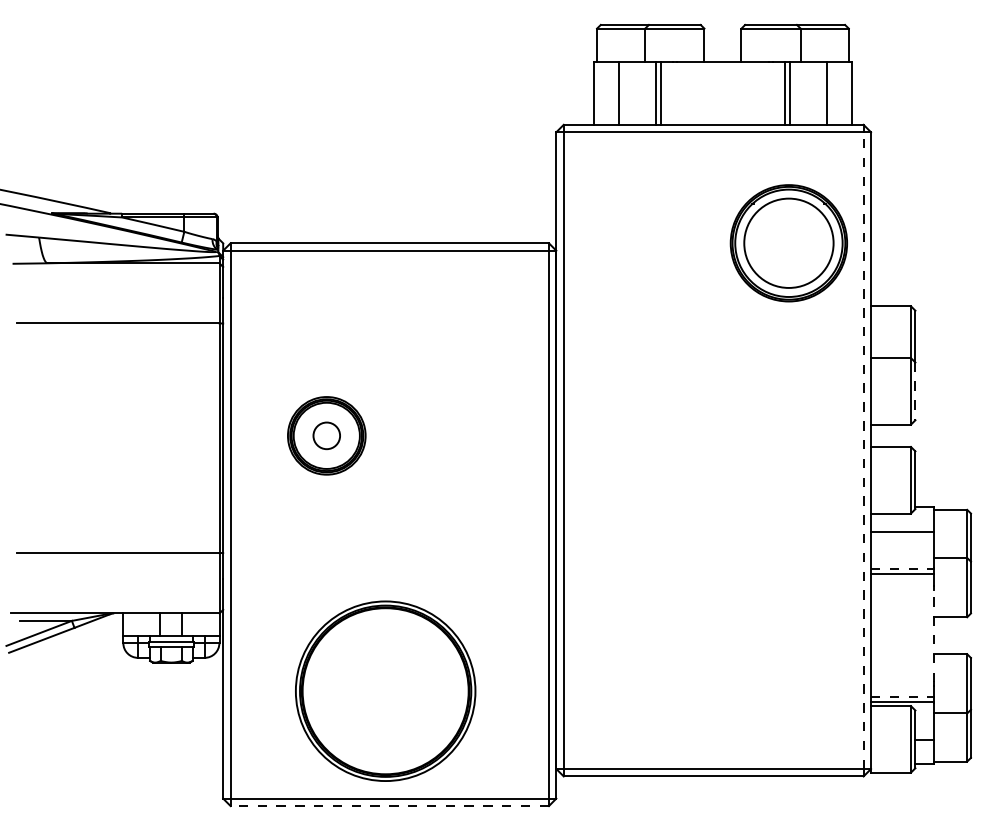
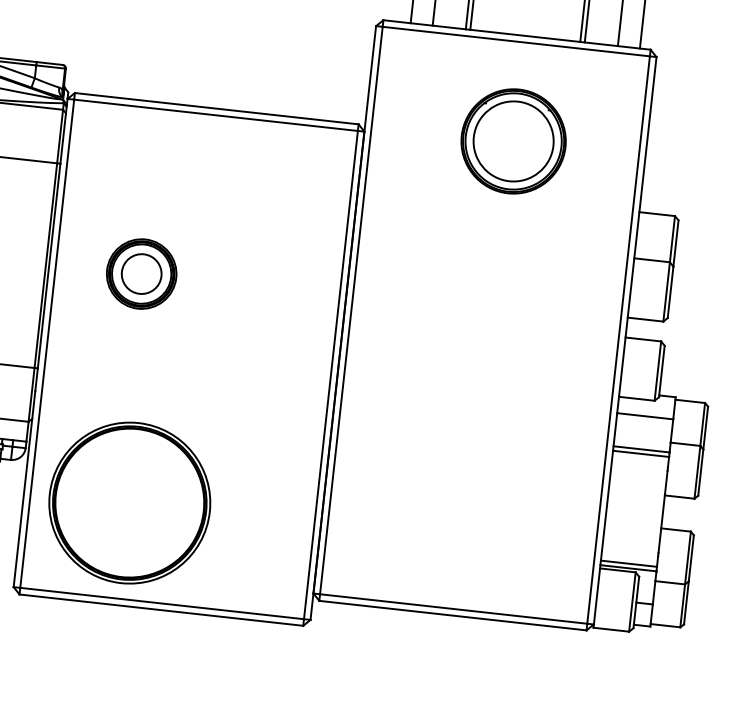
part: (788, 243) -> (513, 141), moved
line: (915, 391) -> (670, 292), dashed -> solid
circle: (326, 435) -> (141, 273), size x1.67
line: (863, 450) -> (618, 339), dashed -> solid
line: (902, 569) -> (641, 449), dashed -> solid
line: (933, 635) -> (662, 511), dashed -> solid
part: (385, 690) -> (129, 502), moved
line: (902, 697) -> (628, 563), dashed -> solid
line: (389, 806) -> (161, 610), dashed -> solid

